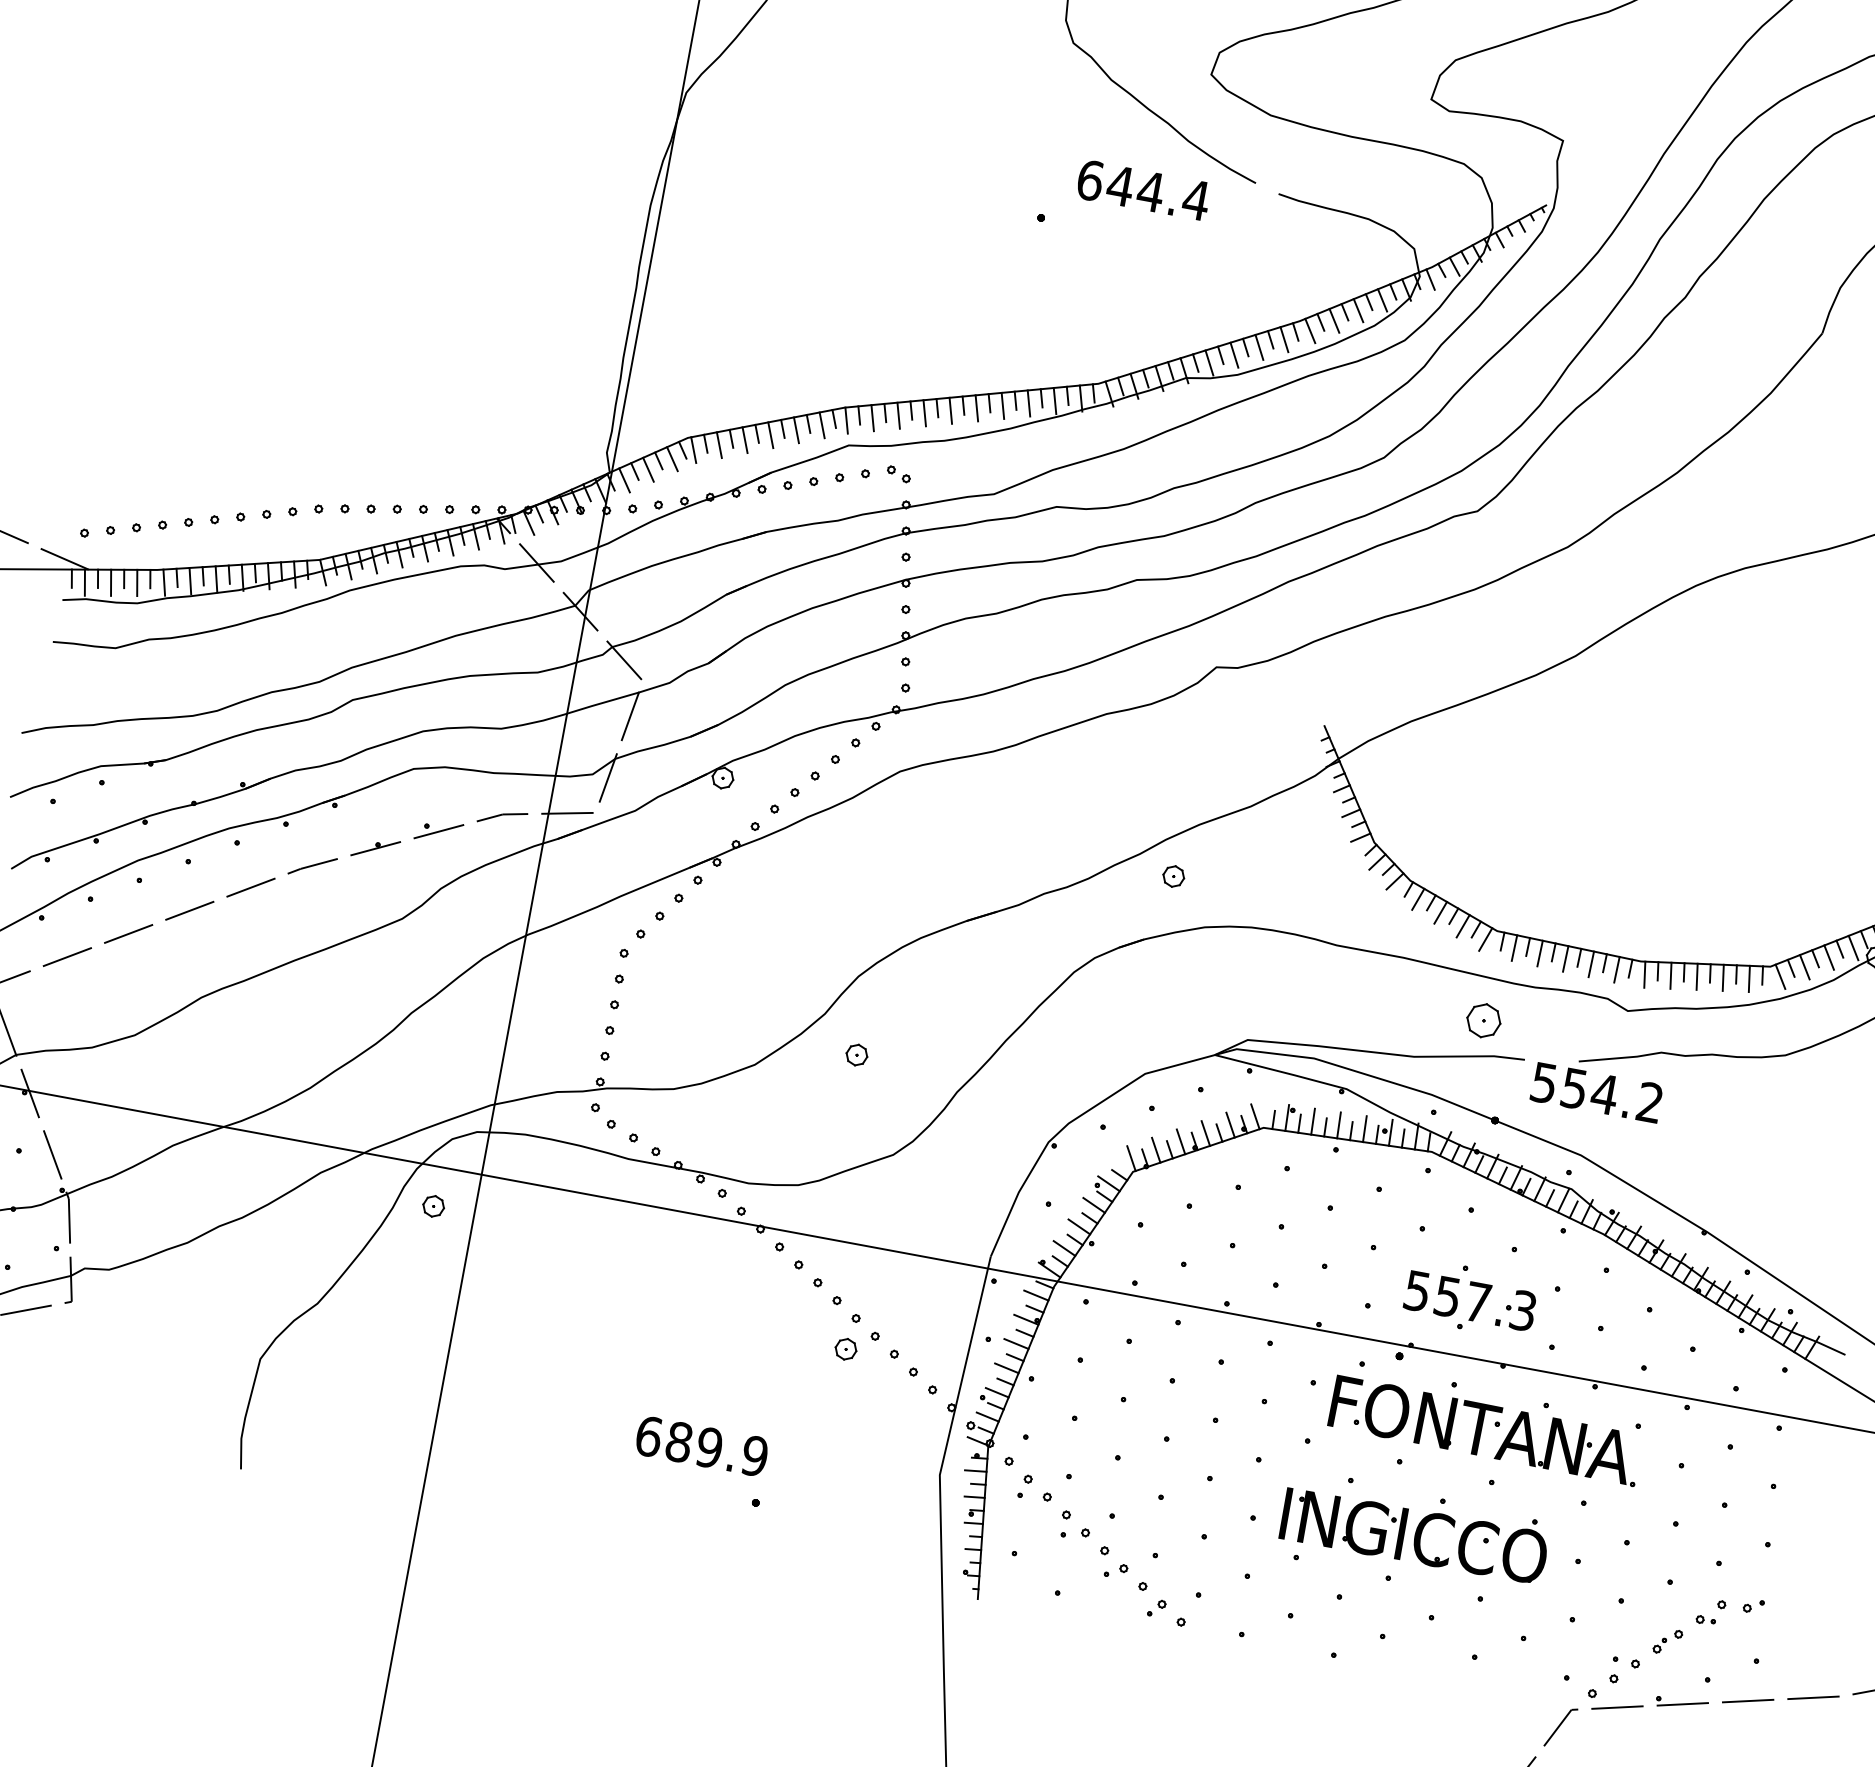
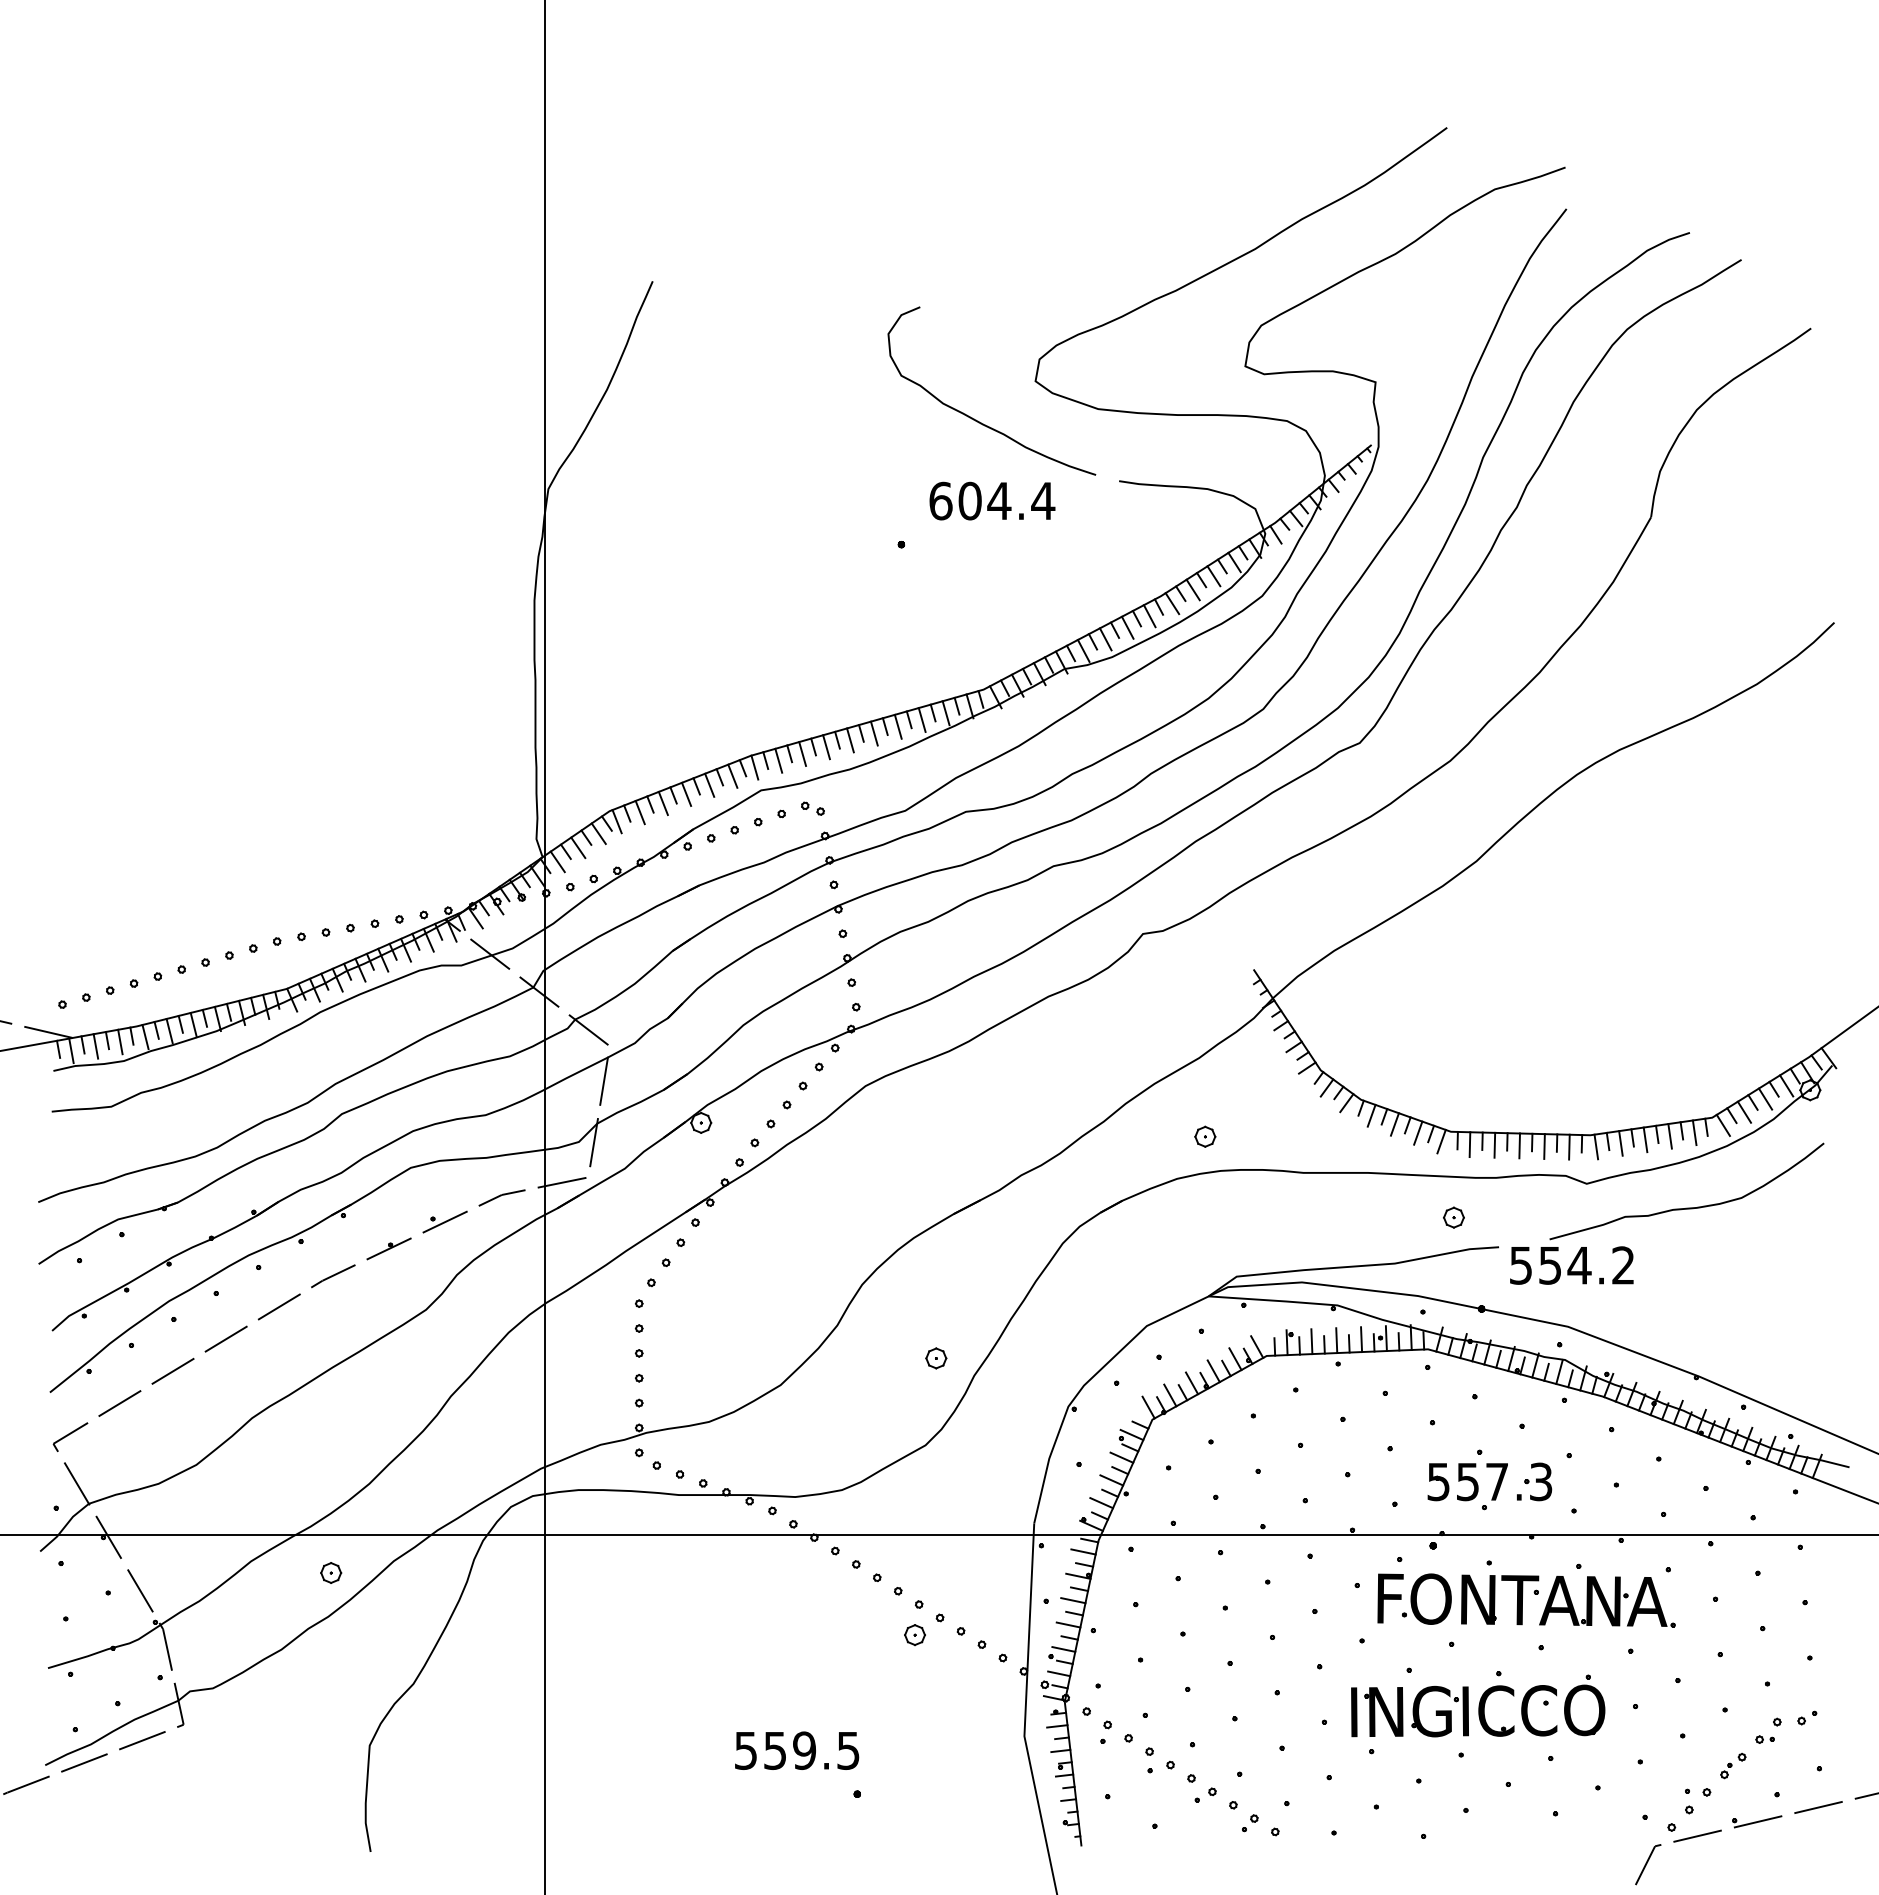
text: (1120, 185) -> (969, 500), 644.4 -> 604.4
part: (1174, 876) -> (1205, 1136), moved
part: (1483, 1020) -> (1453, 1217), size x0.62
part: (857, 1055) -> (936, 1358), moved
part: (434, 1205) -> (331, 1572), moved
text: (701, 1445) -> (796, 1750), 689.9 -> 559.5

